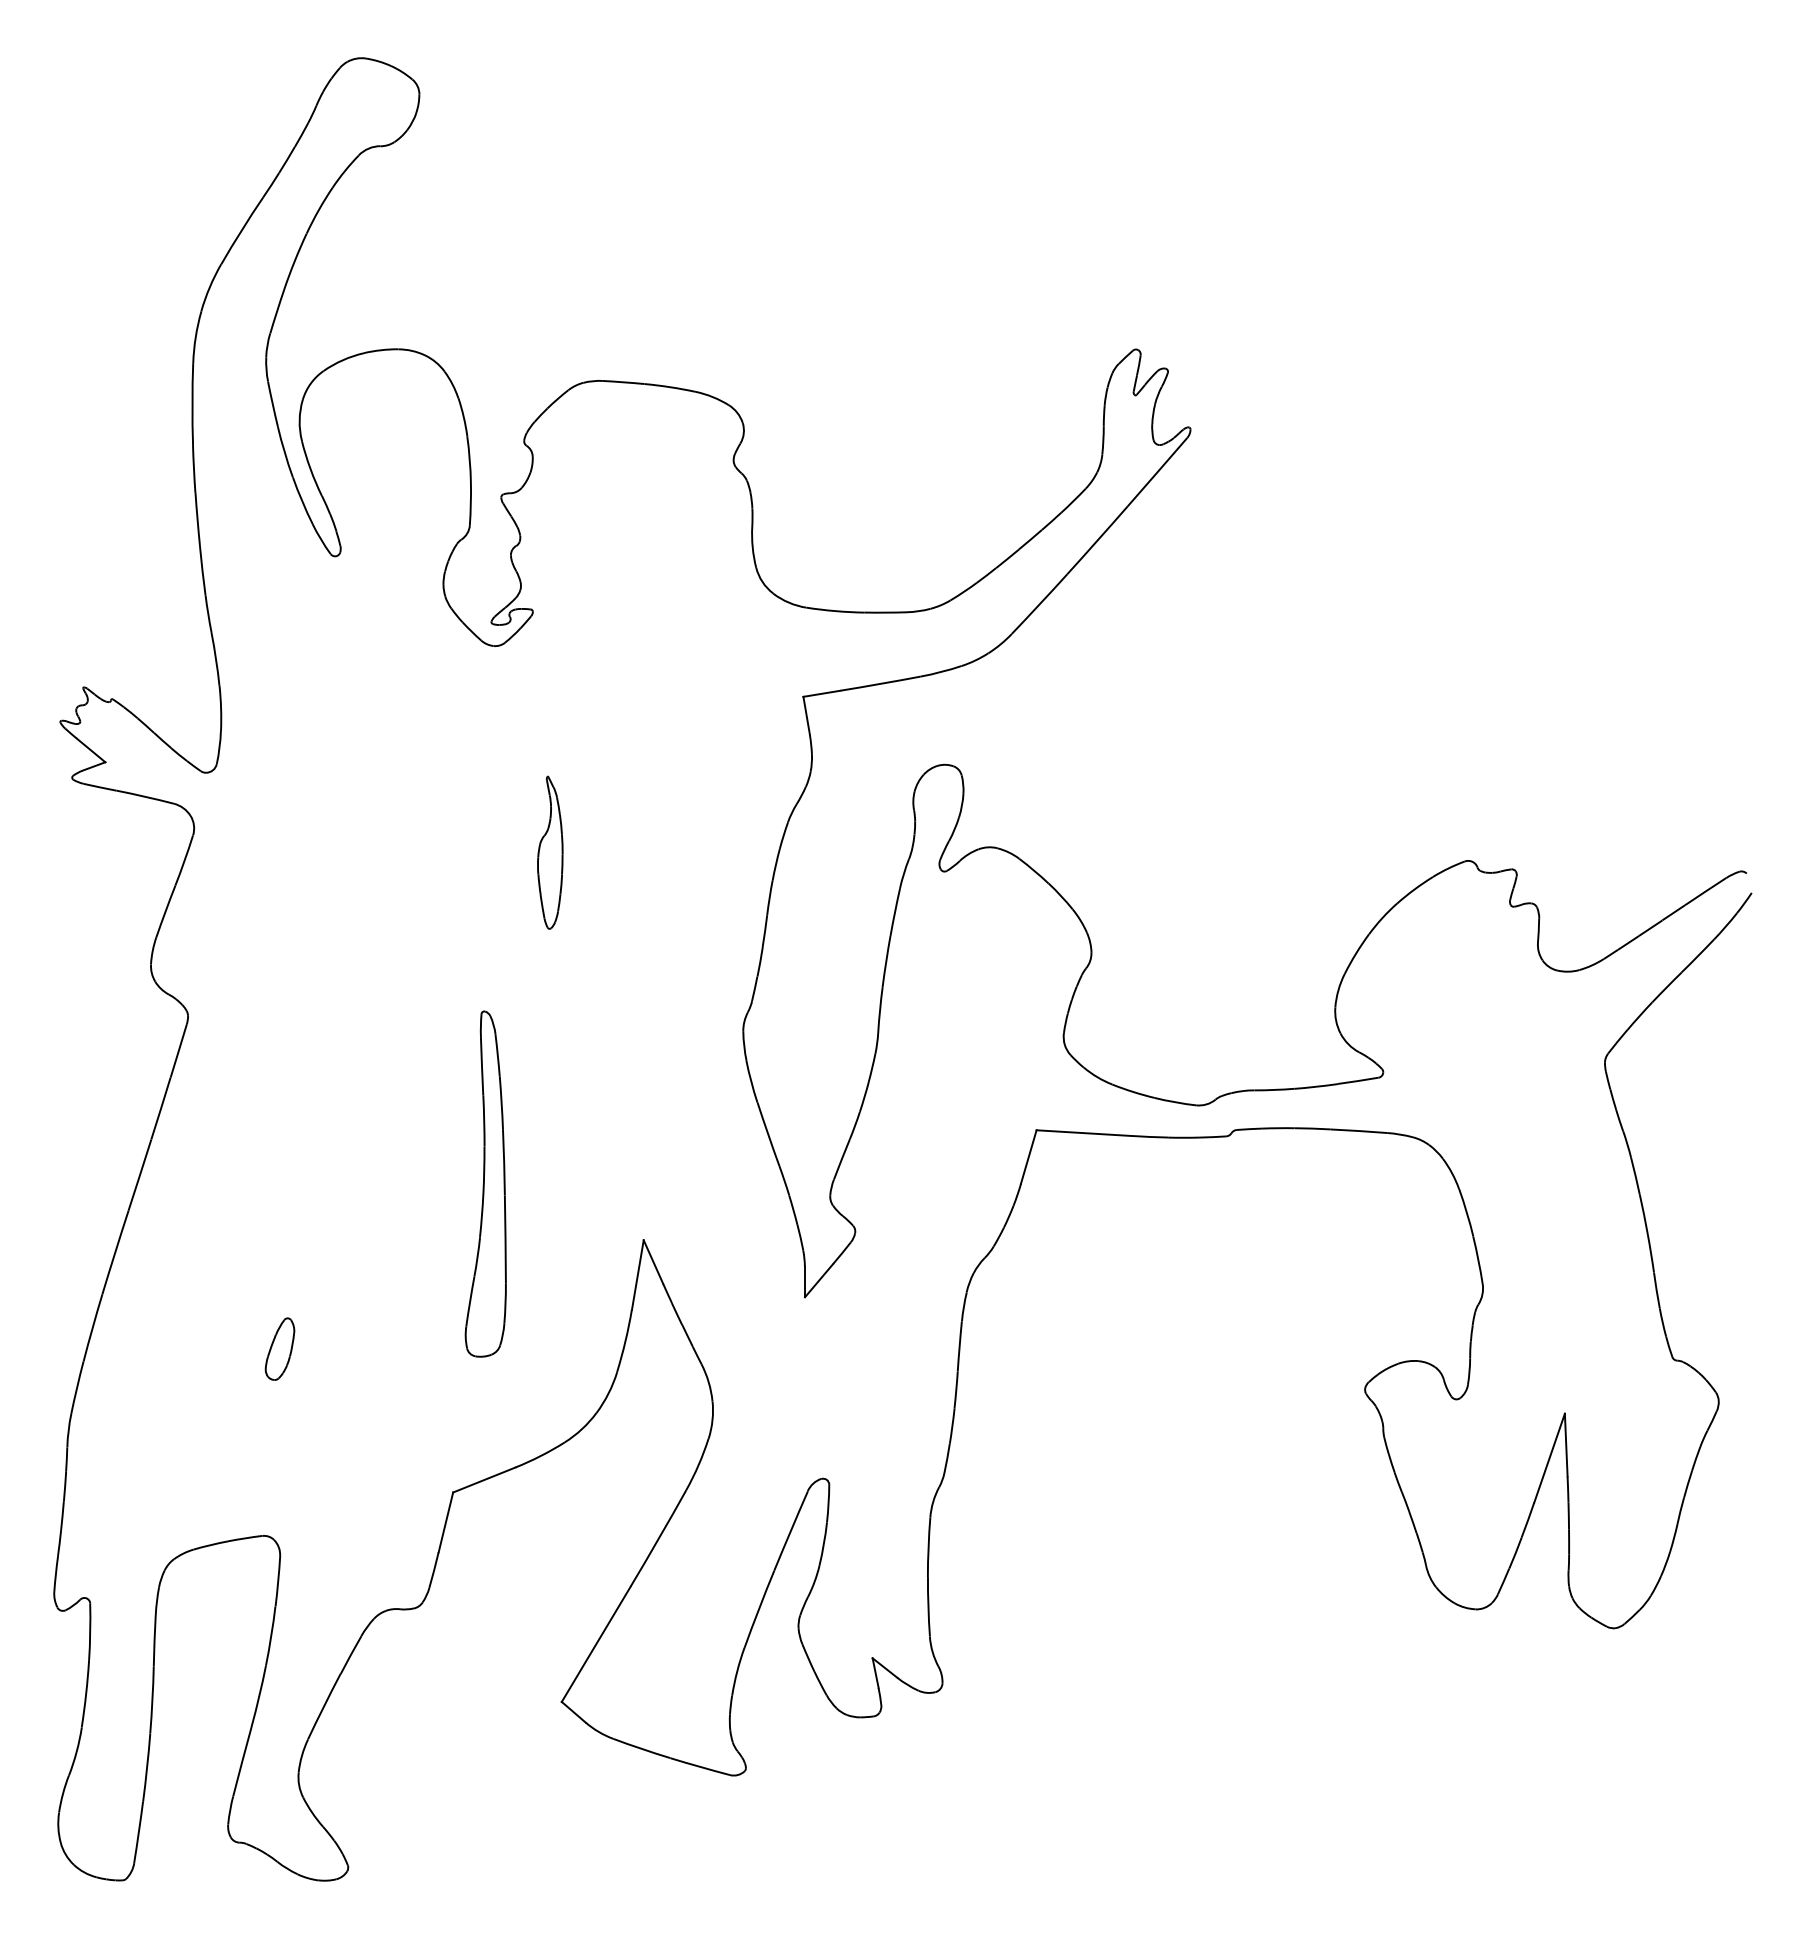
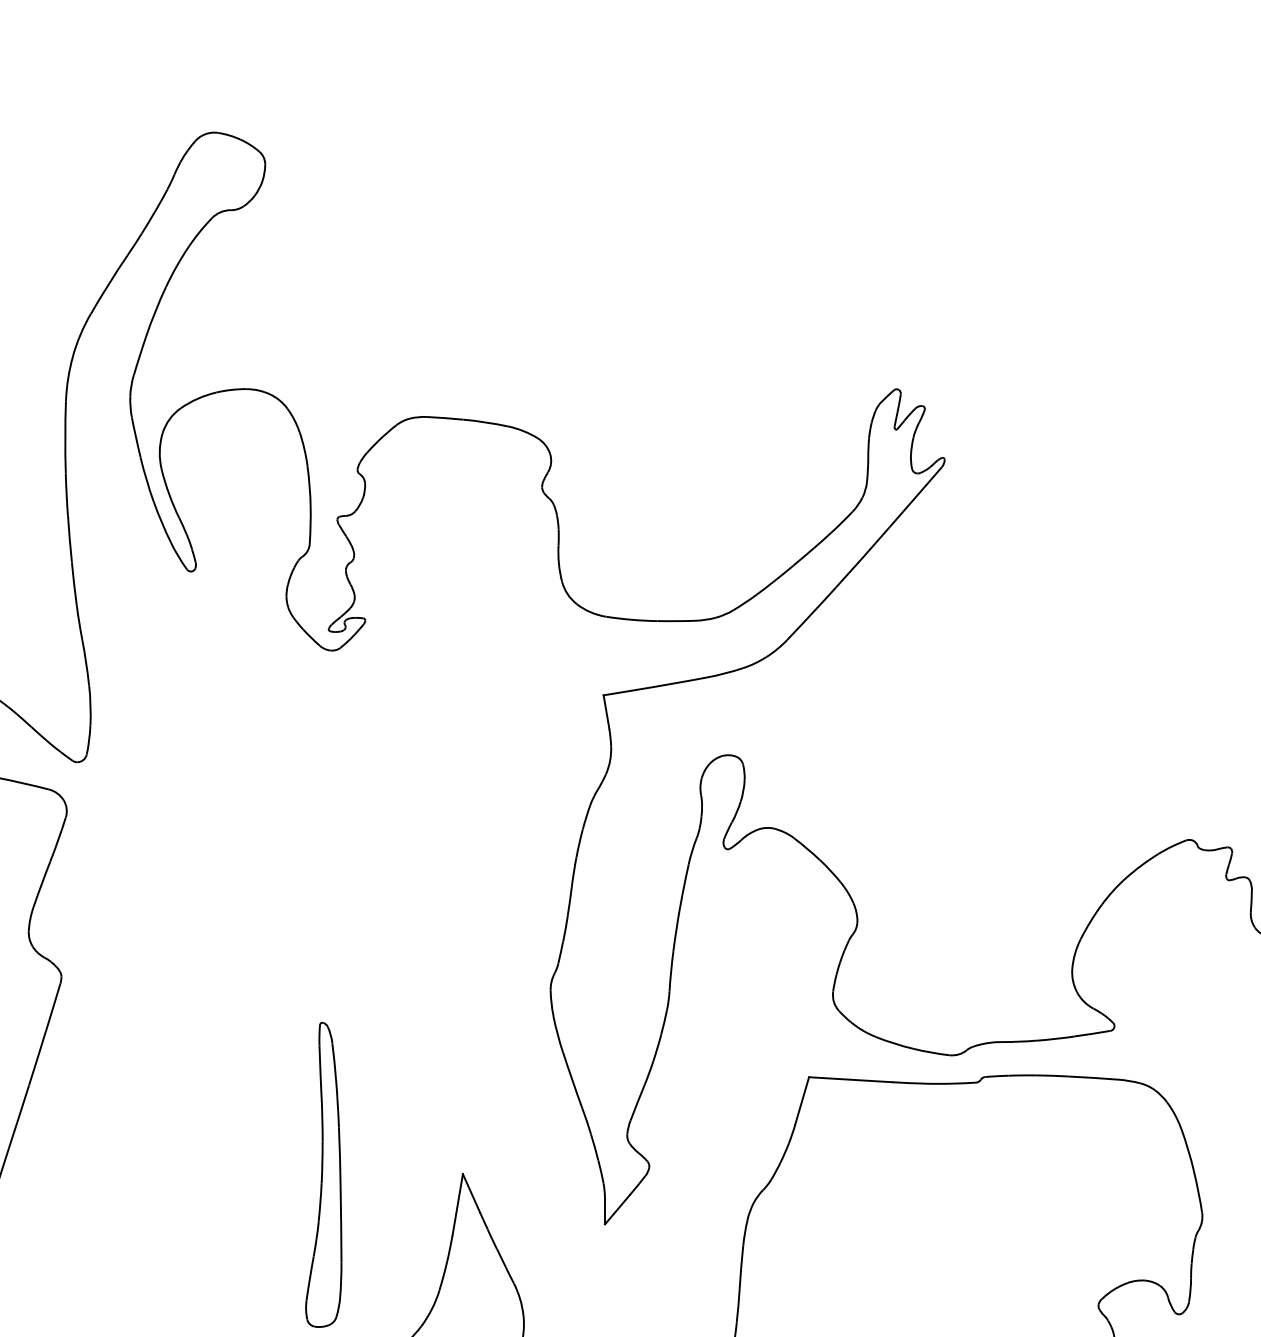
part: (550, 852) -> (380, 832), removed
part: (485, 1183) -> (323, 1174), moved
part: (279, 1348) -> (142, 1269), removed

